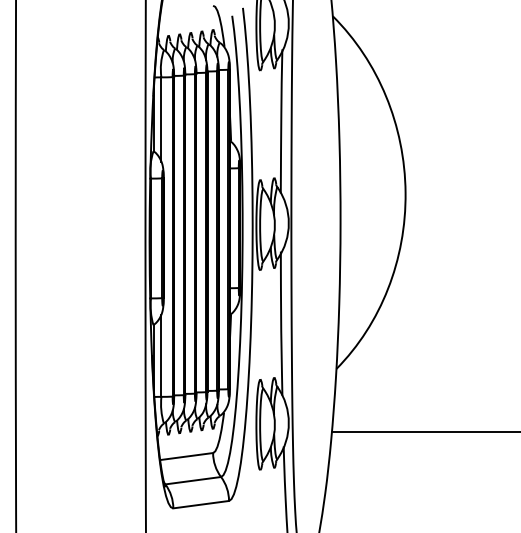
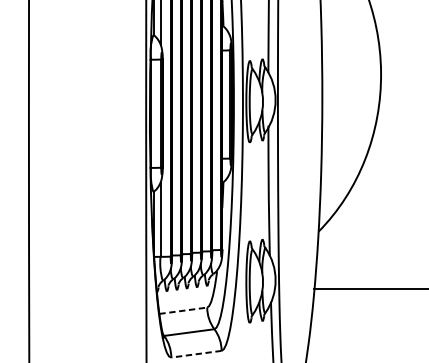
line: (186, 456) -> (183, 310), solid -> dashed
line: (200, 504) -> (195, 354), solid -> dashed

